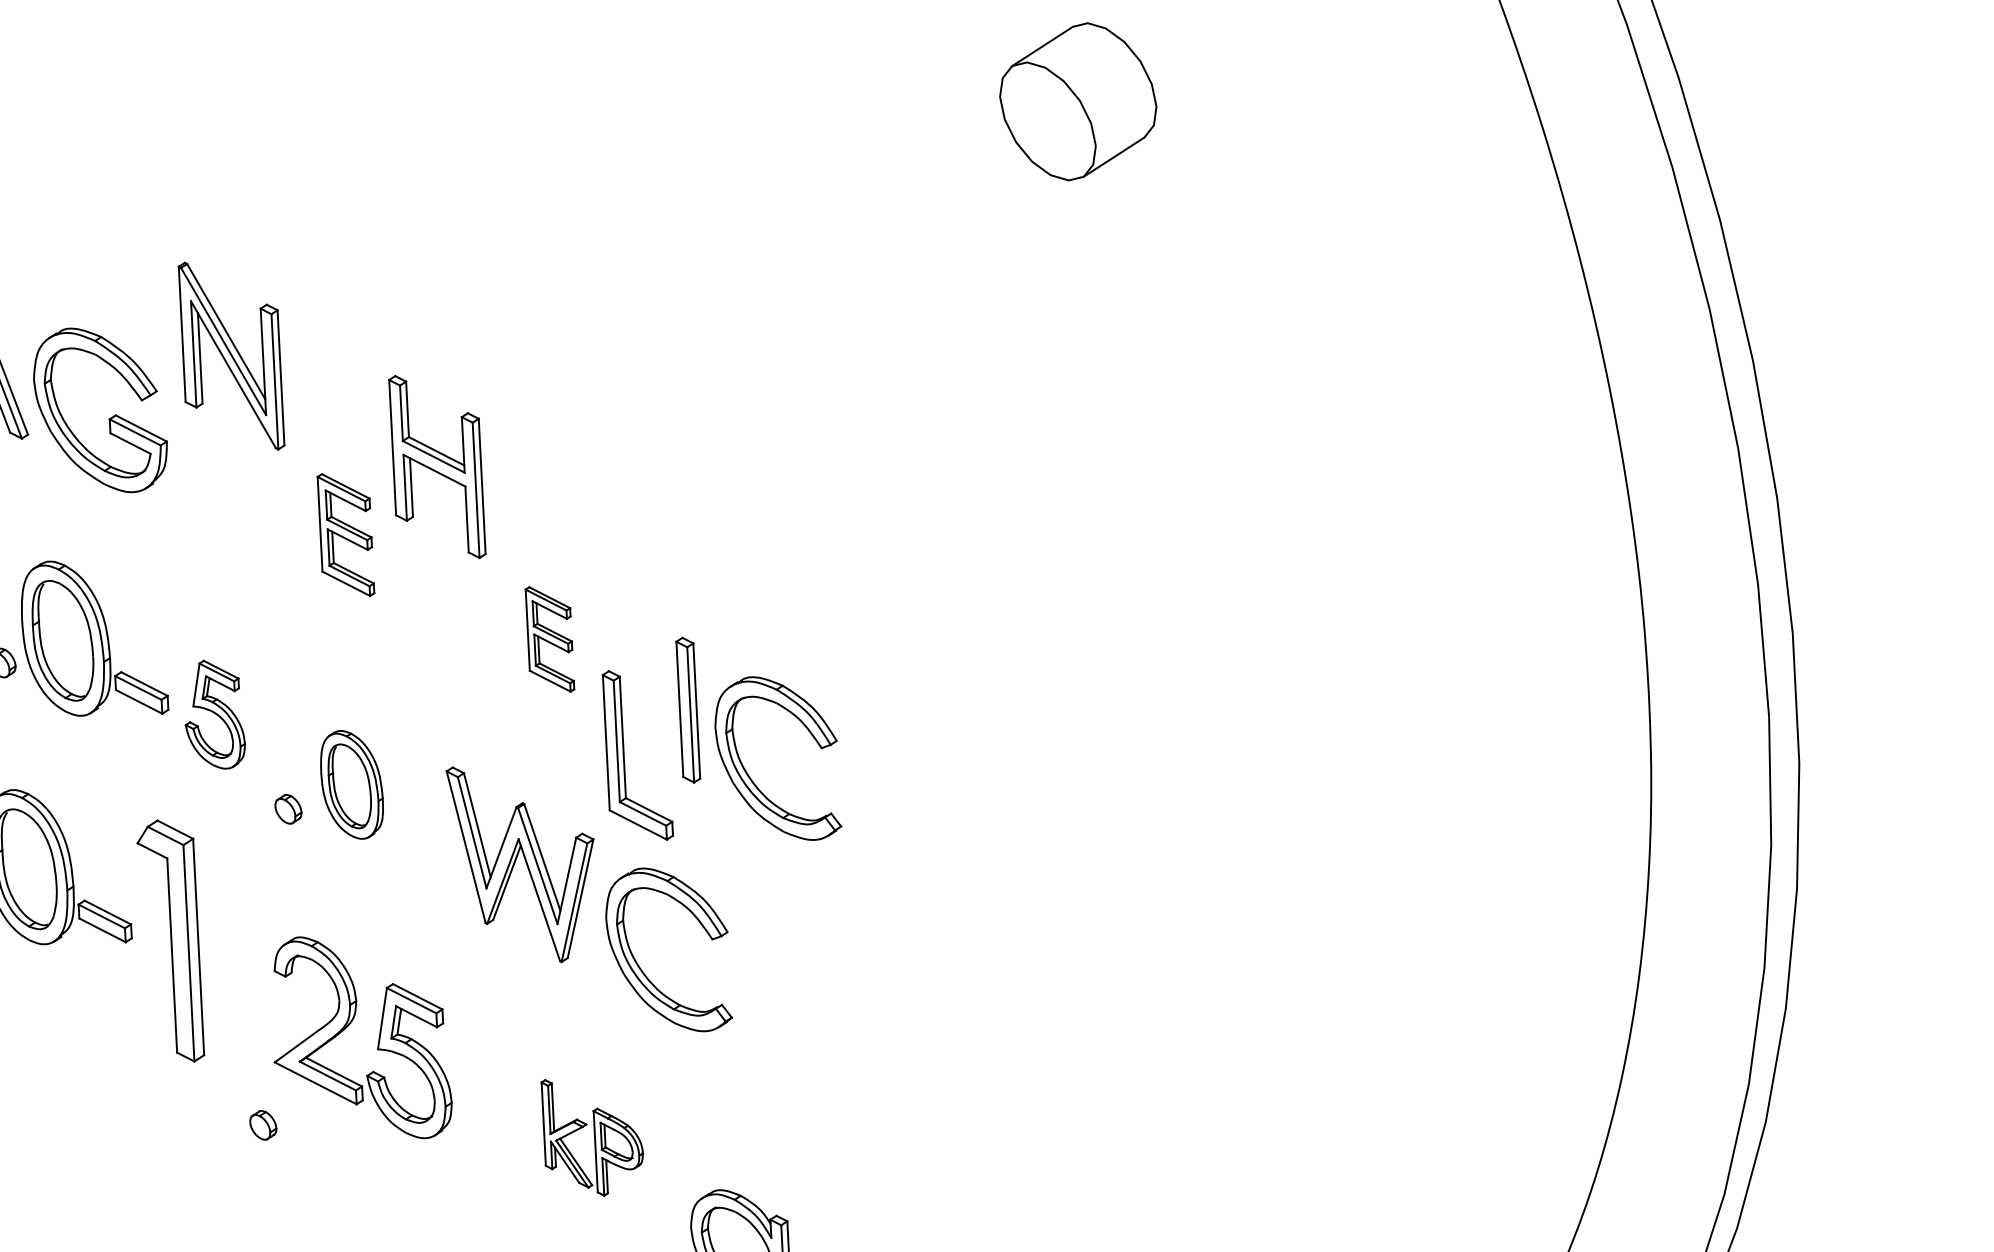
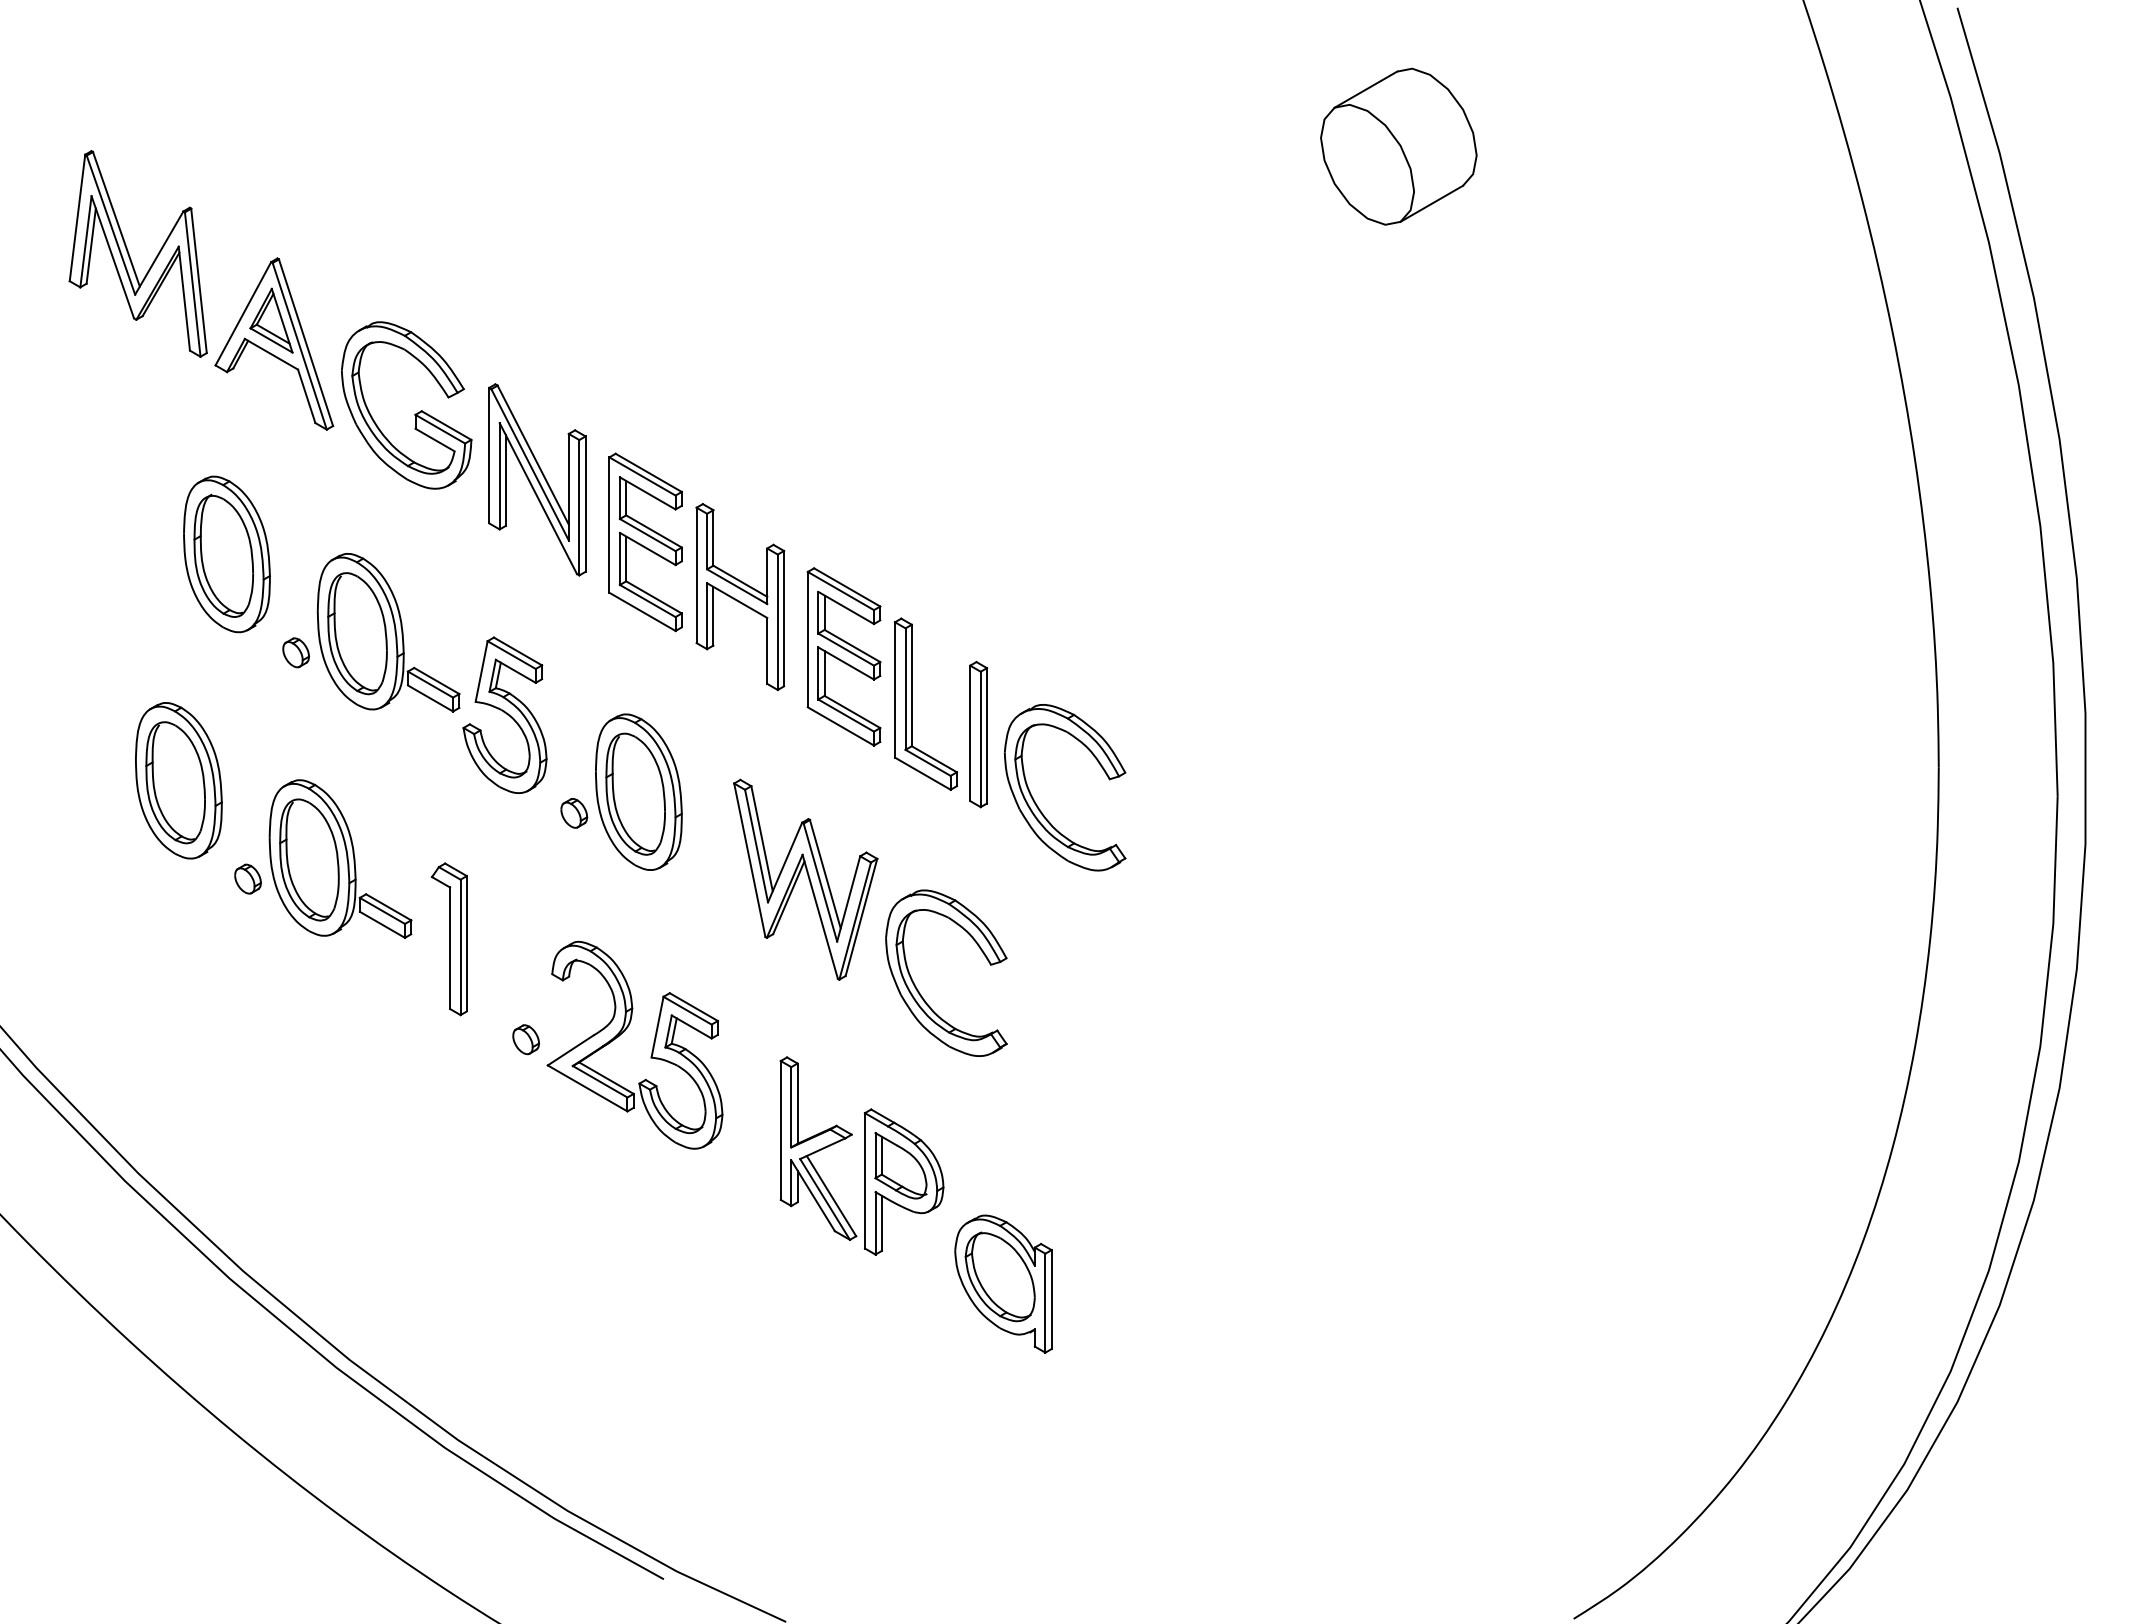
part: (231, 355) -> (537, 479), moved
part: (437, 467) -> (740, 597), moved
part: (345, 535) -> (645, 542), size x1.43
part: (549, 639) -> (843, 656), size x1.67
part: (213, 714) -> (504, 714), size x1.43
part: (624, 755) -> (912, 703), moved
part: (351, 784) -> (638, 791), size x1.43
part: (169, 941) -> (448, 939), size x0.62
part: (263, 1125) -> (526, 1039), moved
part: (592, 1136) -> (861, 1155), size x1.67

